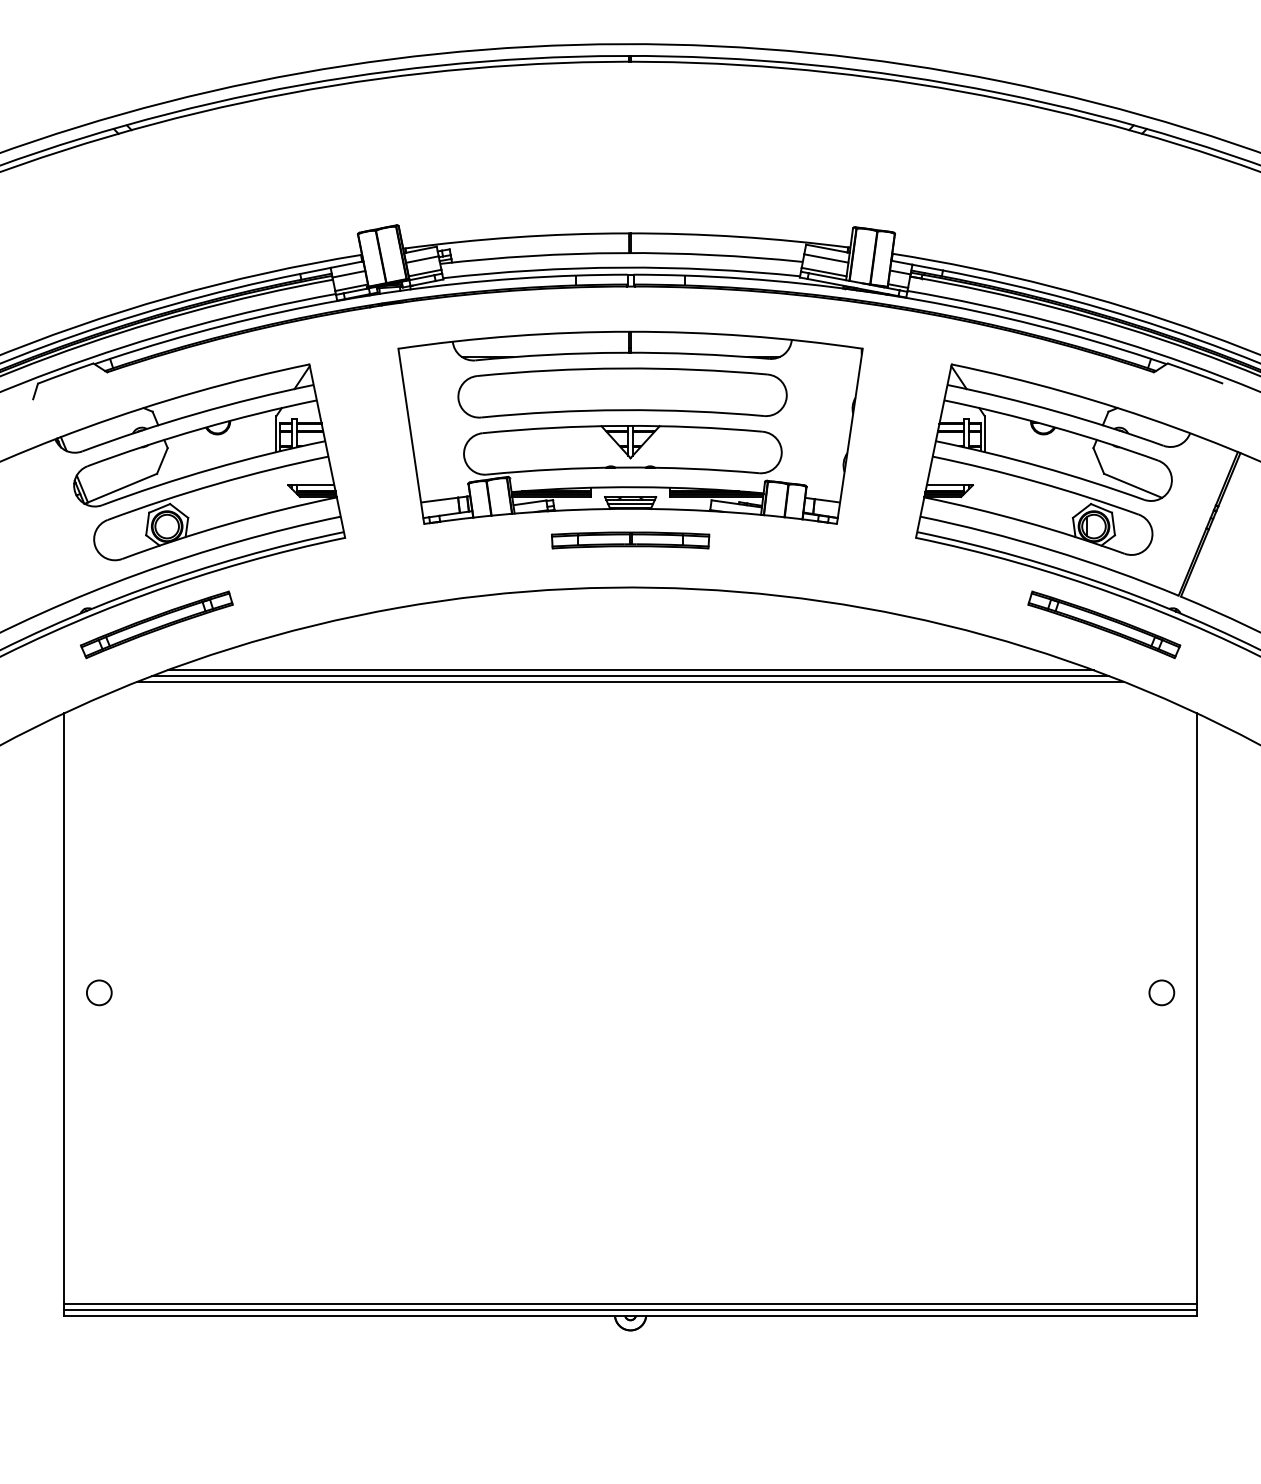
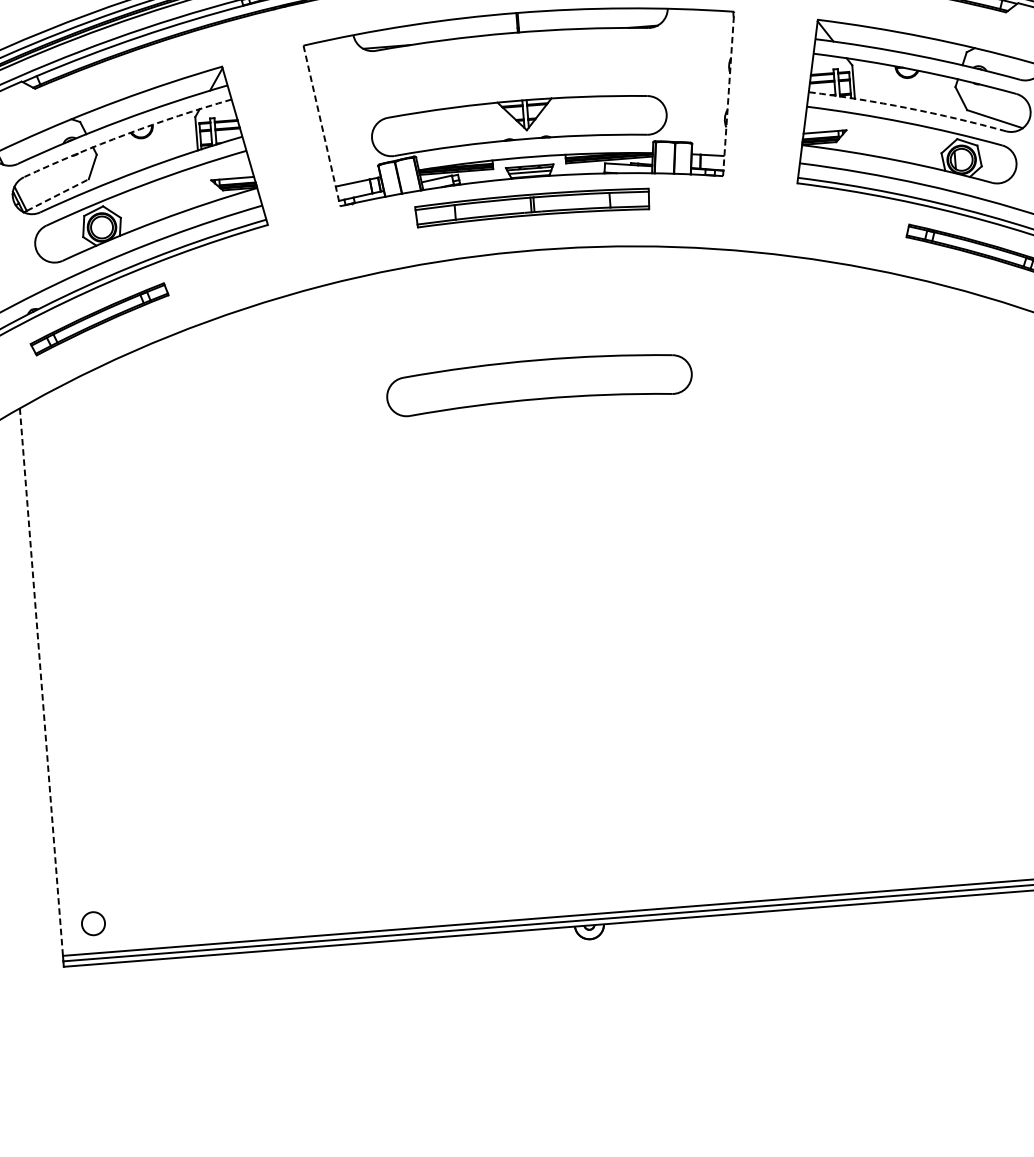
part: (622, 392) -> (539, 382), moved
arc: (201, 428) -> (126, 134), solid -> dashed
line: (411, 436) -> (322, 126), solid -> dashed
line: (849, 436) -> (728, 94), solid -> dashed
arc: (1041, 466) -> (908, 107), solid -> dashed
line: (122, 487) -> (57, 194), solid -> dashed
part: (630, 540) -> (532, 206), size x1.6
line: (630, 670) -> (542, 327), removed
line: (630, 676) -> (542, 332), removed
line: (630, 681) -> (543, 337), removed
circle: (99, 992) -> (93, 923), moved
line: (63, 1009) -> (41, 682), solid -> dashed

